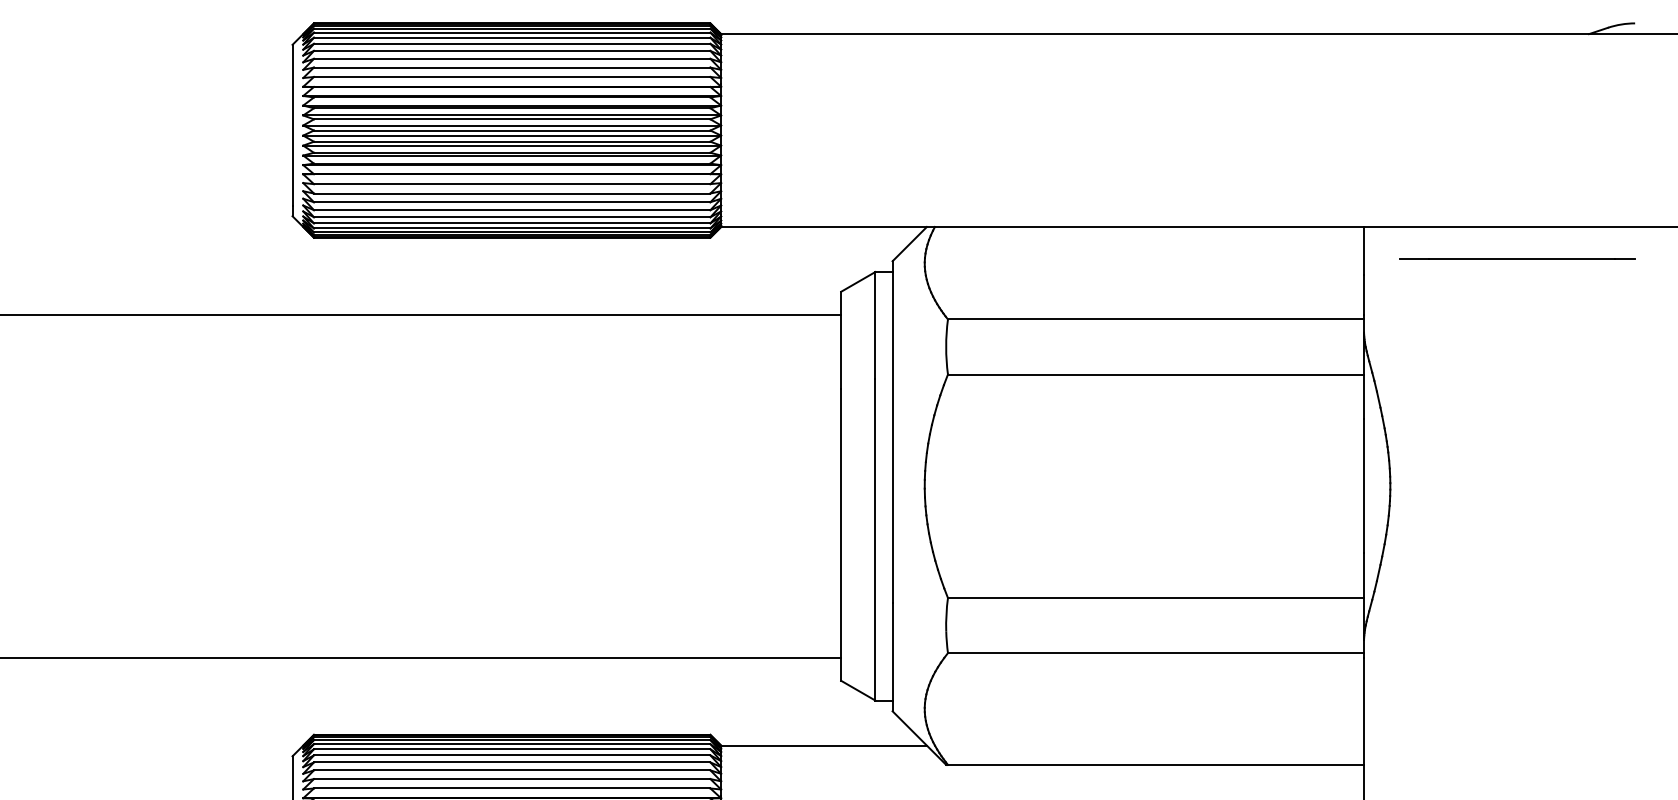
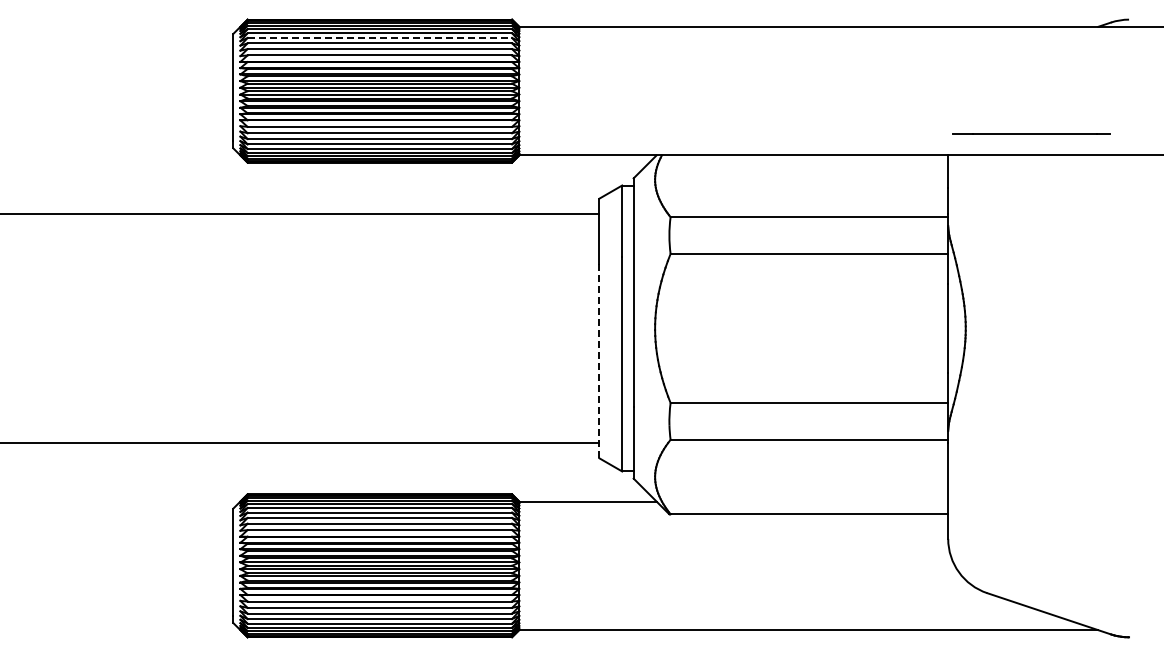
line: (513, 51) -> (380, 38), solid -> dashed
line: (1517, 258) -> (1031, 133), moved
line: (841, 535) -> (599, 361), solid -> dashed

